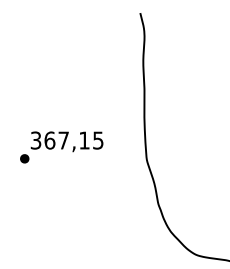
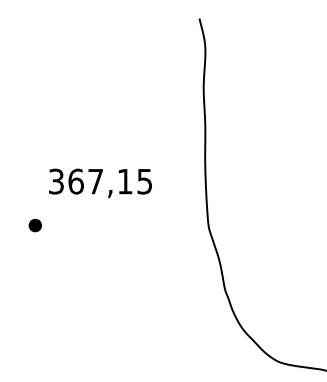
text: (67, 141) -> (100, 183), moved

